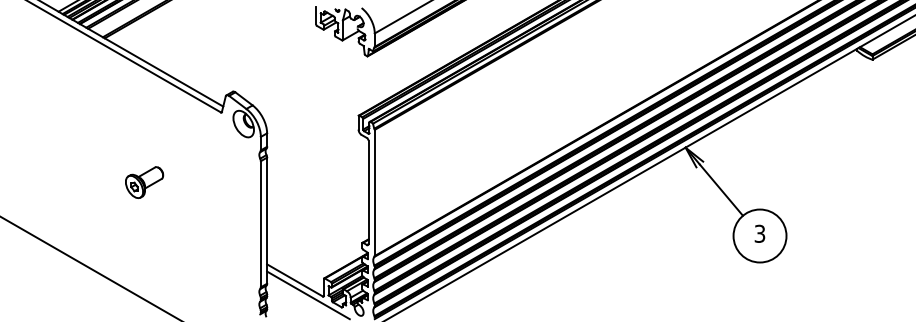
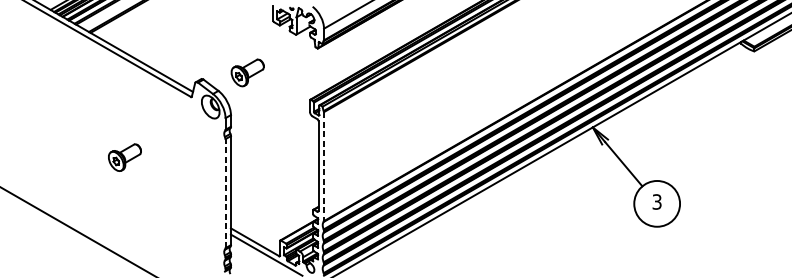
part: (286, 84) -> (247, 72), added
line: (374, 193) -> (323, 167), solid -> dashed
line: (260, 223) -> (225, 193), solid -> dashed

